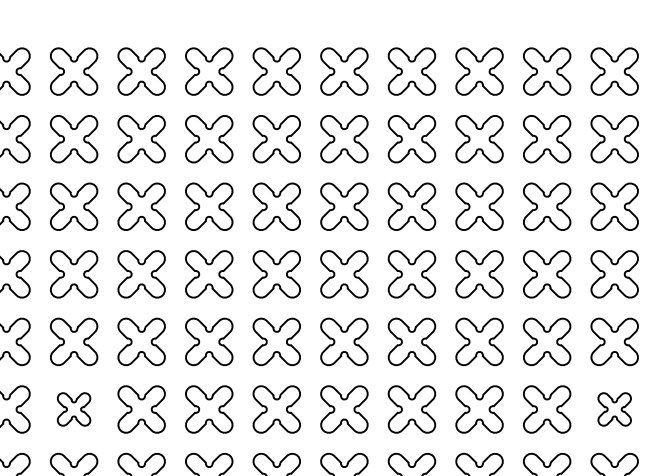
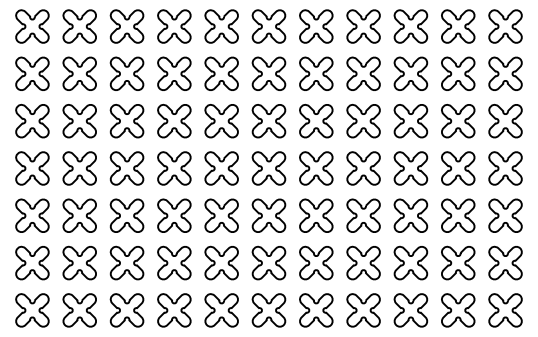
part: (73, 408) -> (126, 262), size x1.43
part: (614, 408) -> (505, 262), size x1.43

